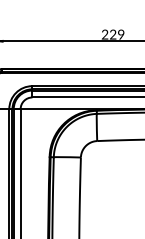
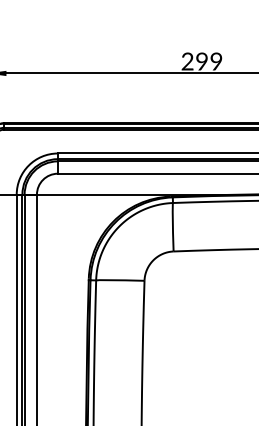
text: (112, 35) -> (200, 63), 229 -> 299

